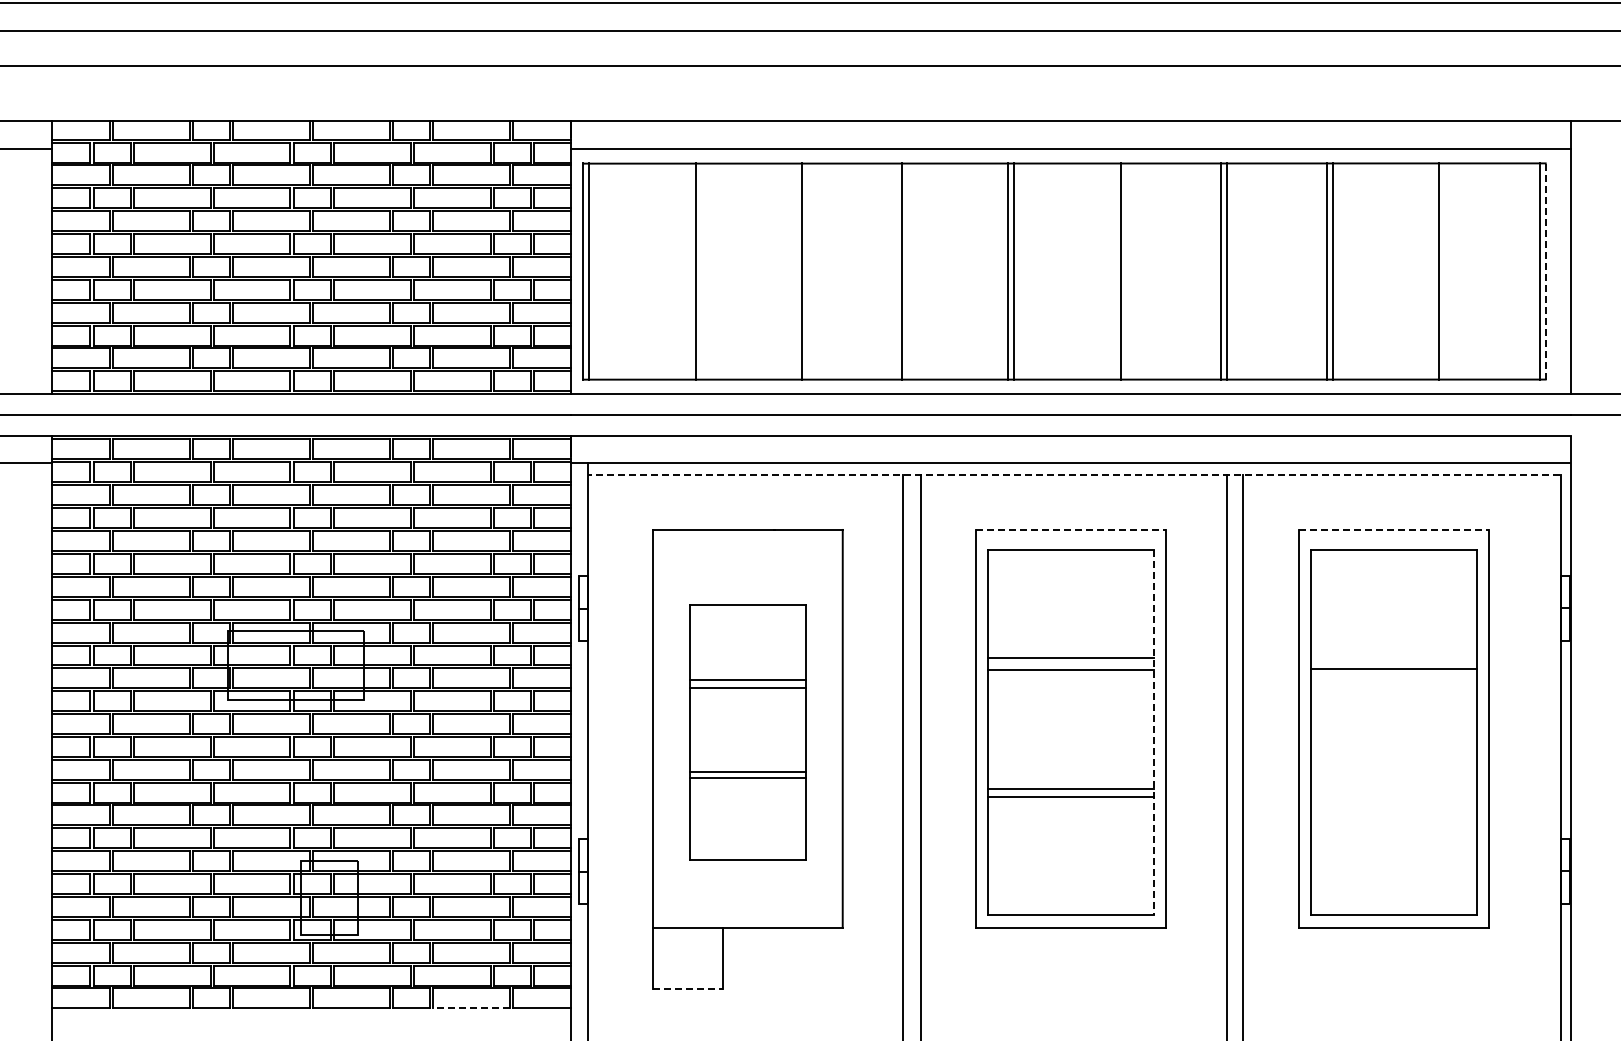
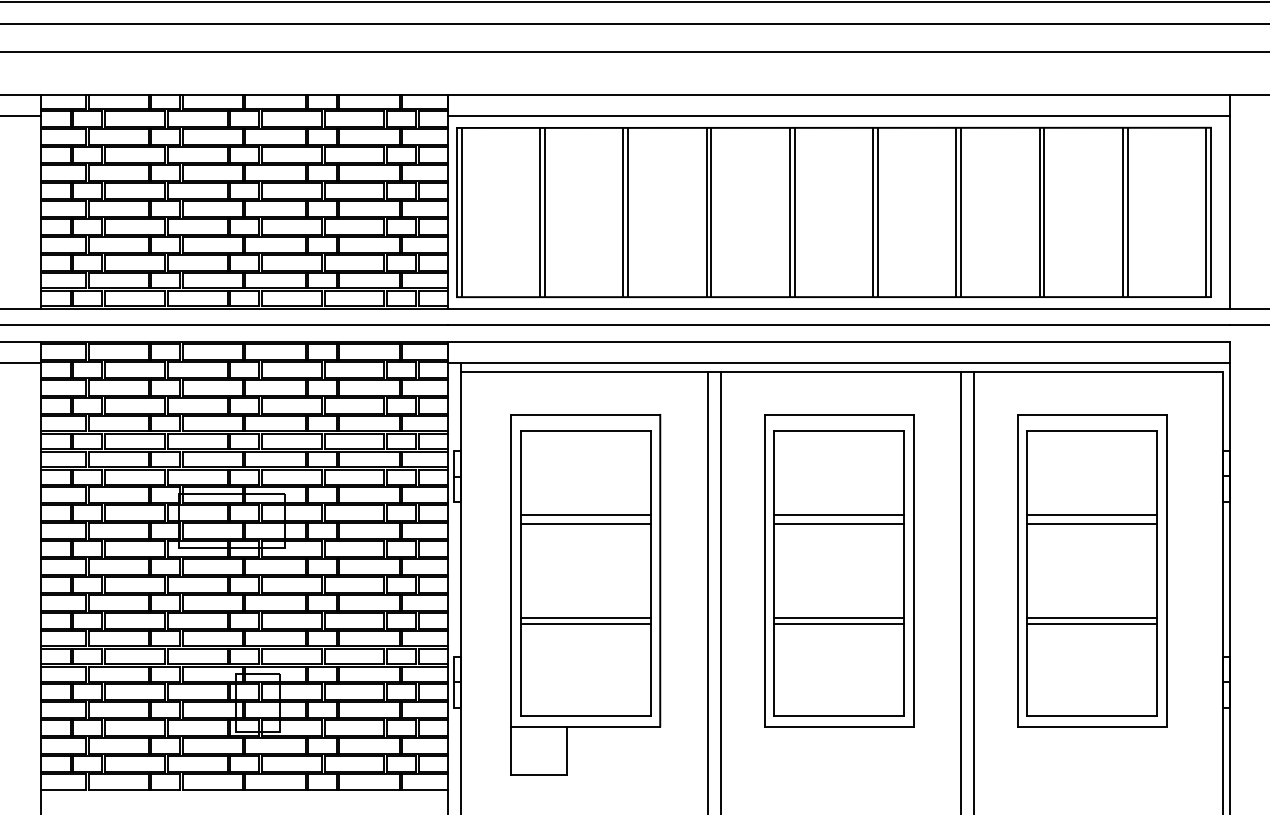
line: (1545, 270) -> (1210, 211), dashed -> solid
line: (689, 271) -> (540, 212), added
line: (795, 271) -> (623, 212), added
line: (908, 271) -> (711, 212), added
line: (1114, 271) -> (873, 212), added
line: (1433, 271) -> (1122, 212), added
line: (1073, 475) -> (841, 372), dashed -> solid
line: (1071, 529) -> (839, 414), dashed -> solid
line: (1394, 529) -> (1092, 414), dashed -> solid
line: (1393, 657) -> (1091, 514), added
part: (747, 732) -> (585, 573), size x1.43
line: (1154, 733) -> (904, 574), dashed -> solid
line: (1393, 789) -> (1091, 618), added
line: (1394, 797) -> (1092, 624), added
line: (688, 989) -> (539, 774), dashed -> solid
line: (470, 1008) -> (368, 789), dashed -> solid

